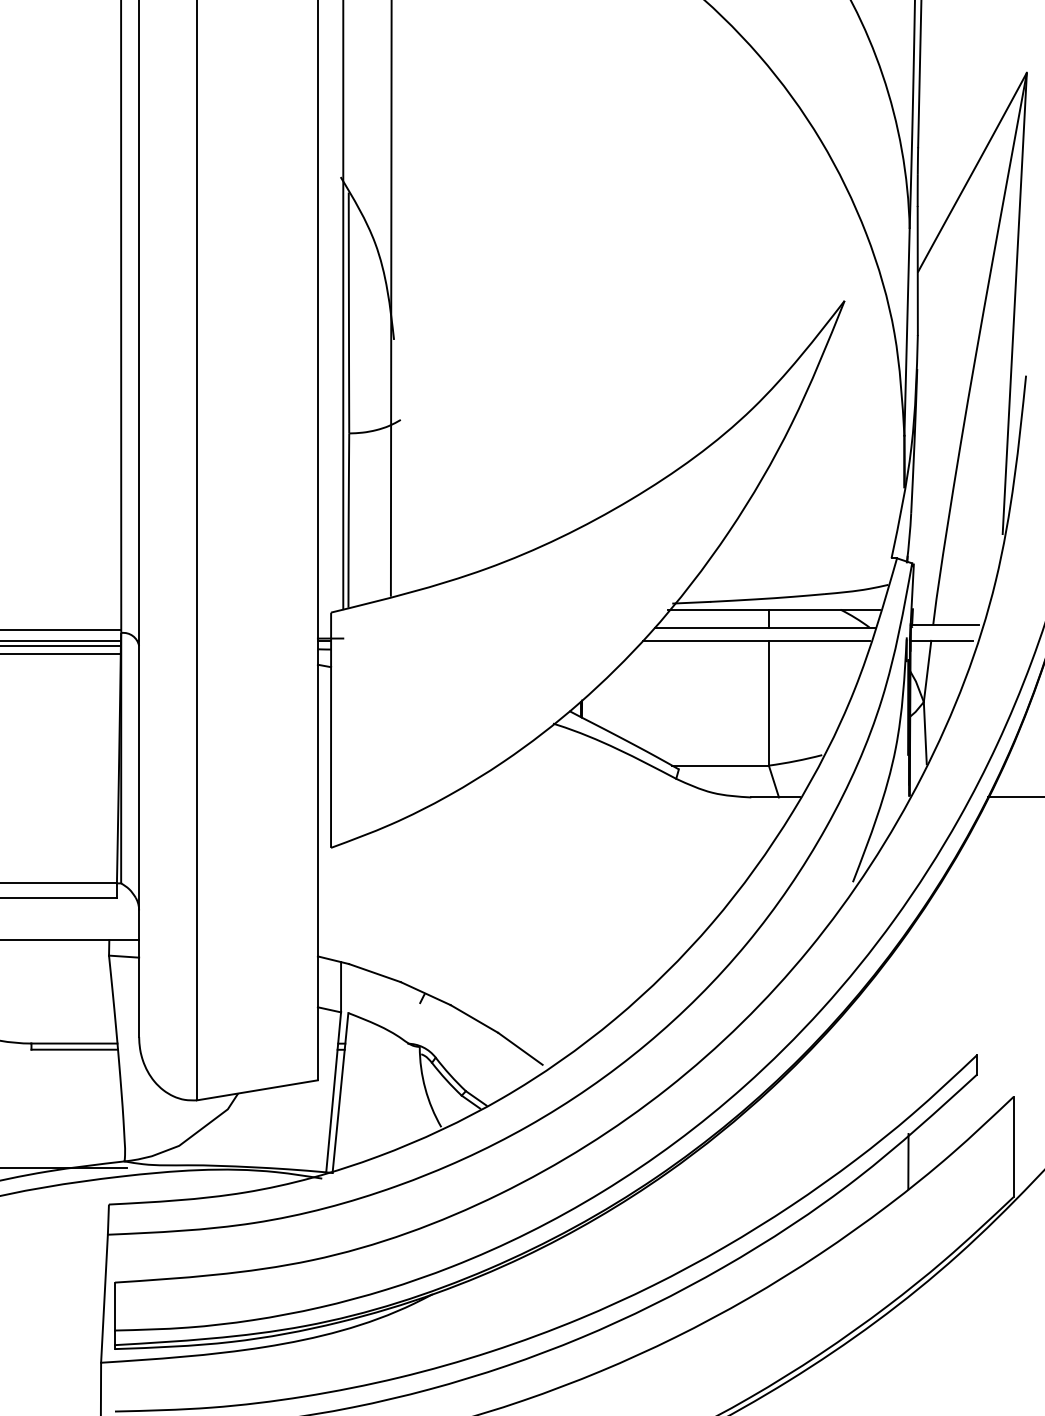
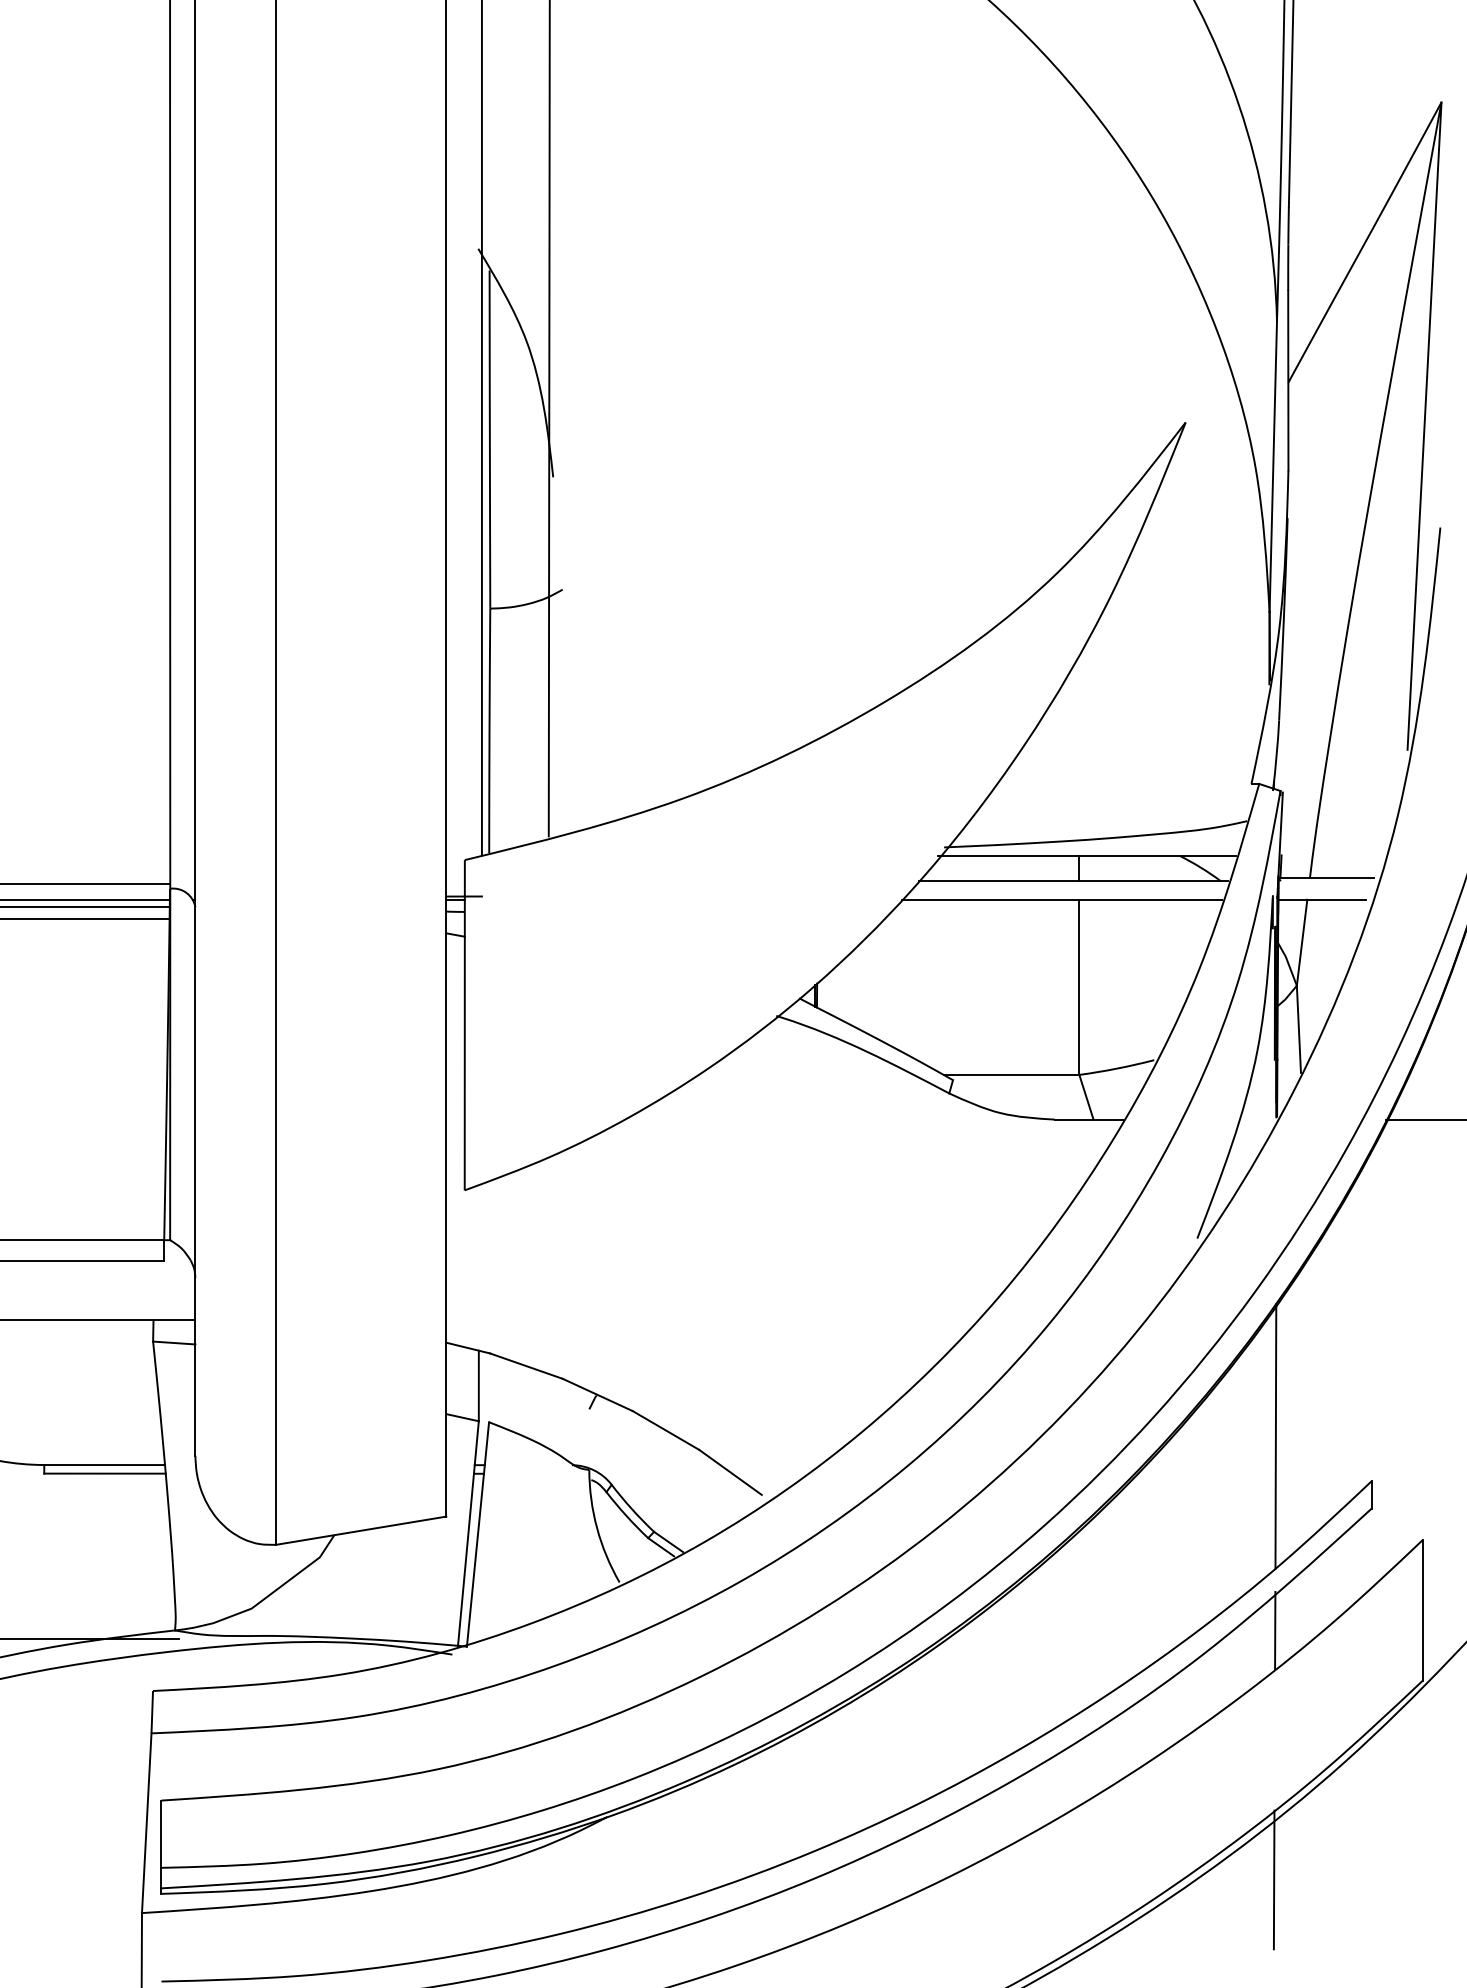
line: (908, 1023) -> (1275, 1436), added
line: (907, 1338) -> (1273, 1879), added

